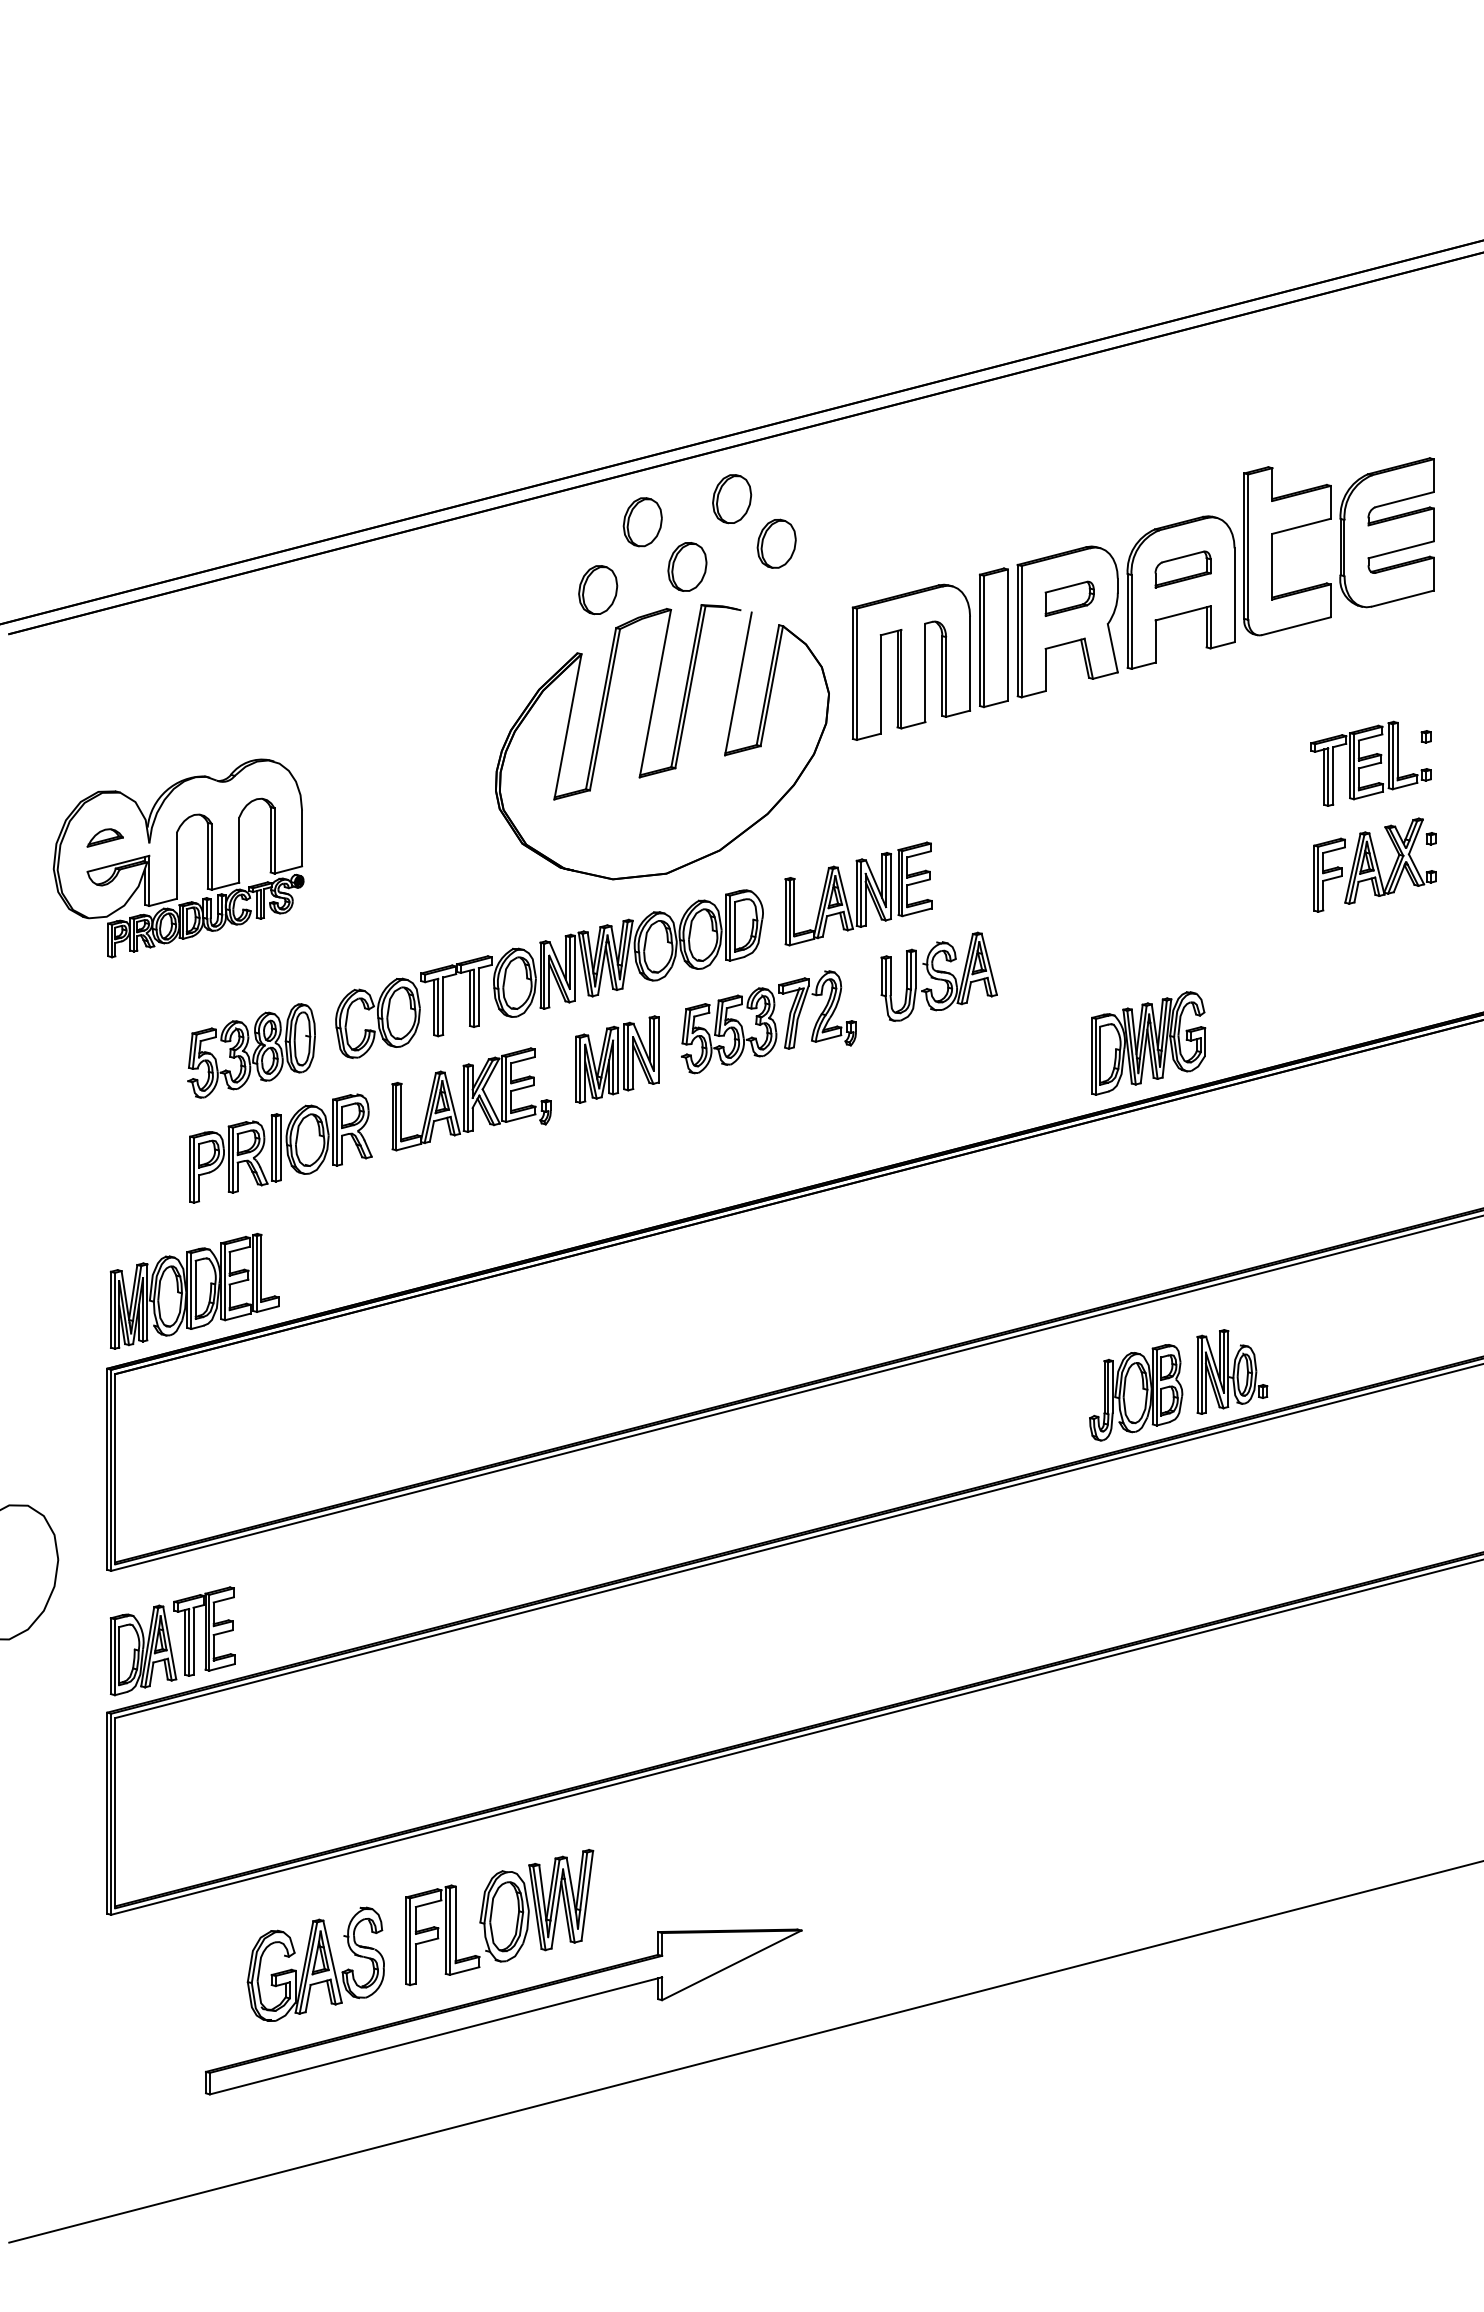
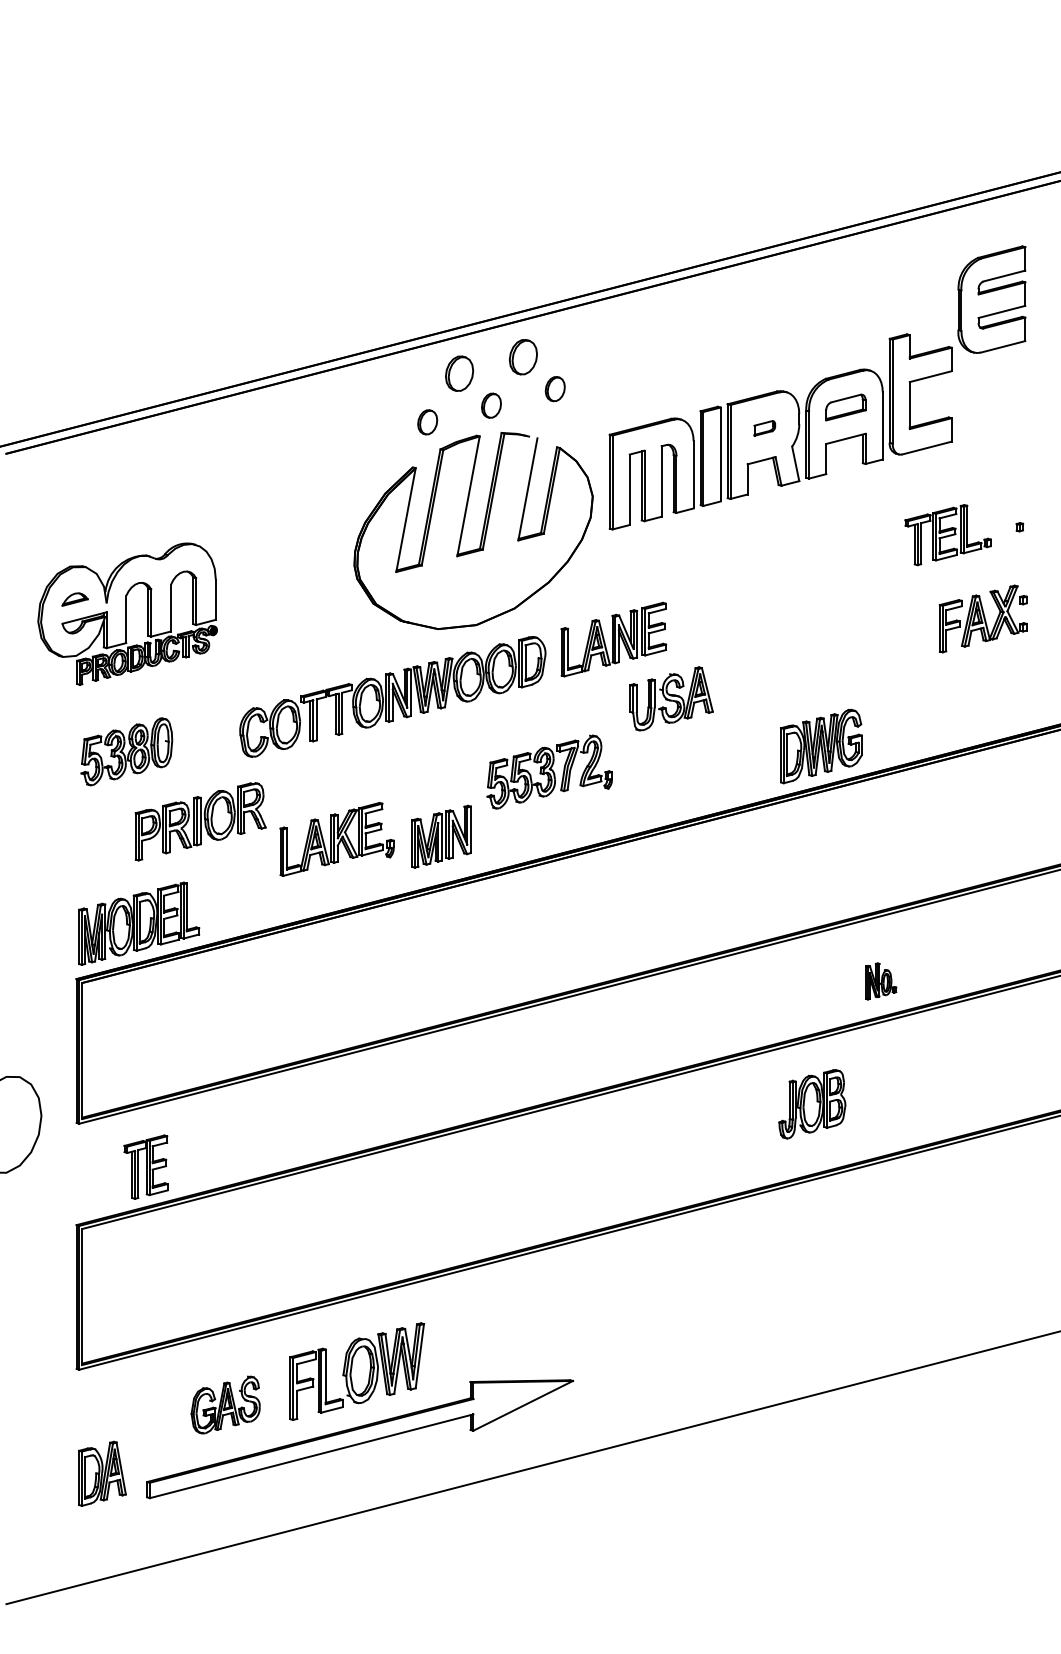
part: (1386, 532) -> (991, 299), moved
part: (776, 543) -> (555, 388), size x0.7
part: (687, 566) -> (491, 405), size x0.7
part: (598, 590) -> (427, 422), size x0.7
part: (1069, 598) -> (764, 428), size x0.6
part: (1370, 763) -> (947, 534), moved
part: (768, 1022) -> (549, 772), moved
part: (251, 1050) -> (126, 751), moved
part: (617, 1059) -> (441, 836), moved
part: (471, 1099) -> (337, 839), moved
part: (1232, 1371) -> (881, 981), size x0.6
part: (1136, 1392) -> (812, 1104), moved
part: (143, 1650) -> (102, 1473), moved
part: (315, 1963) -> (225, 1404), size x0.7

